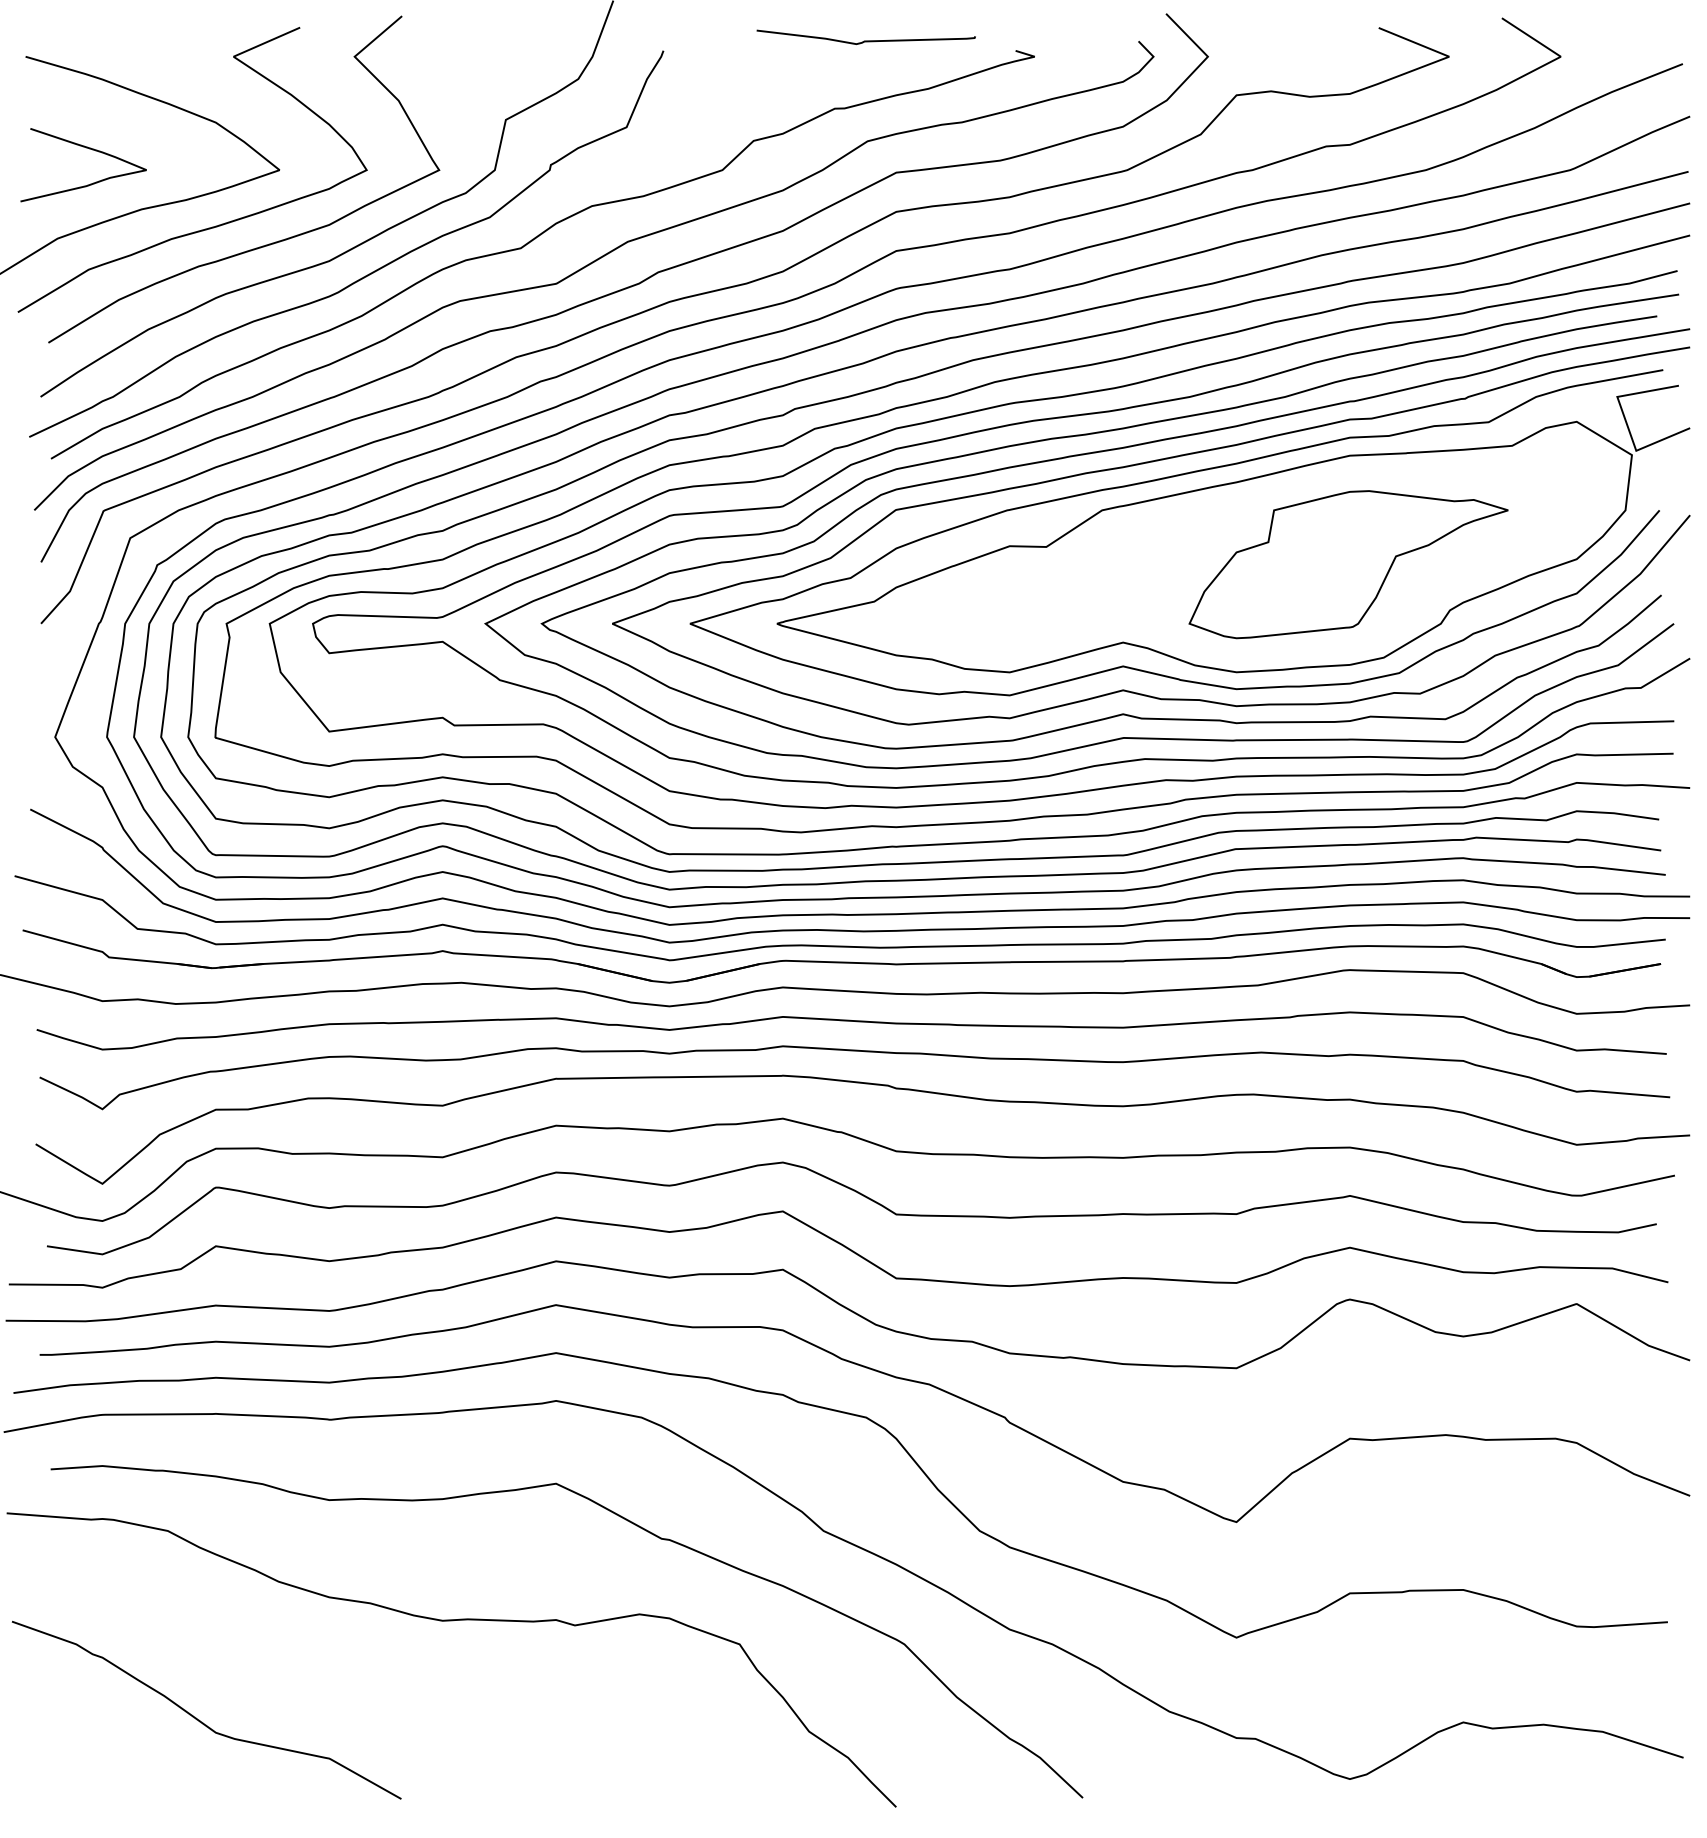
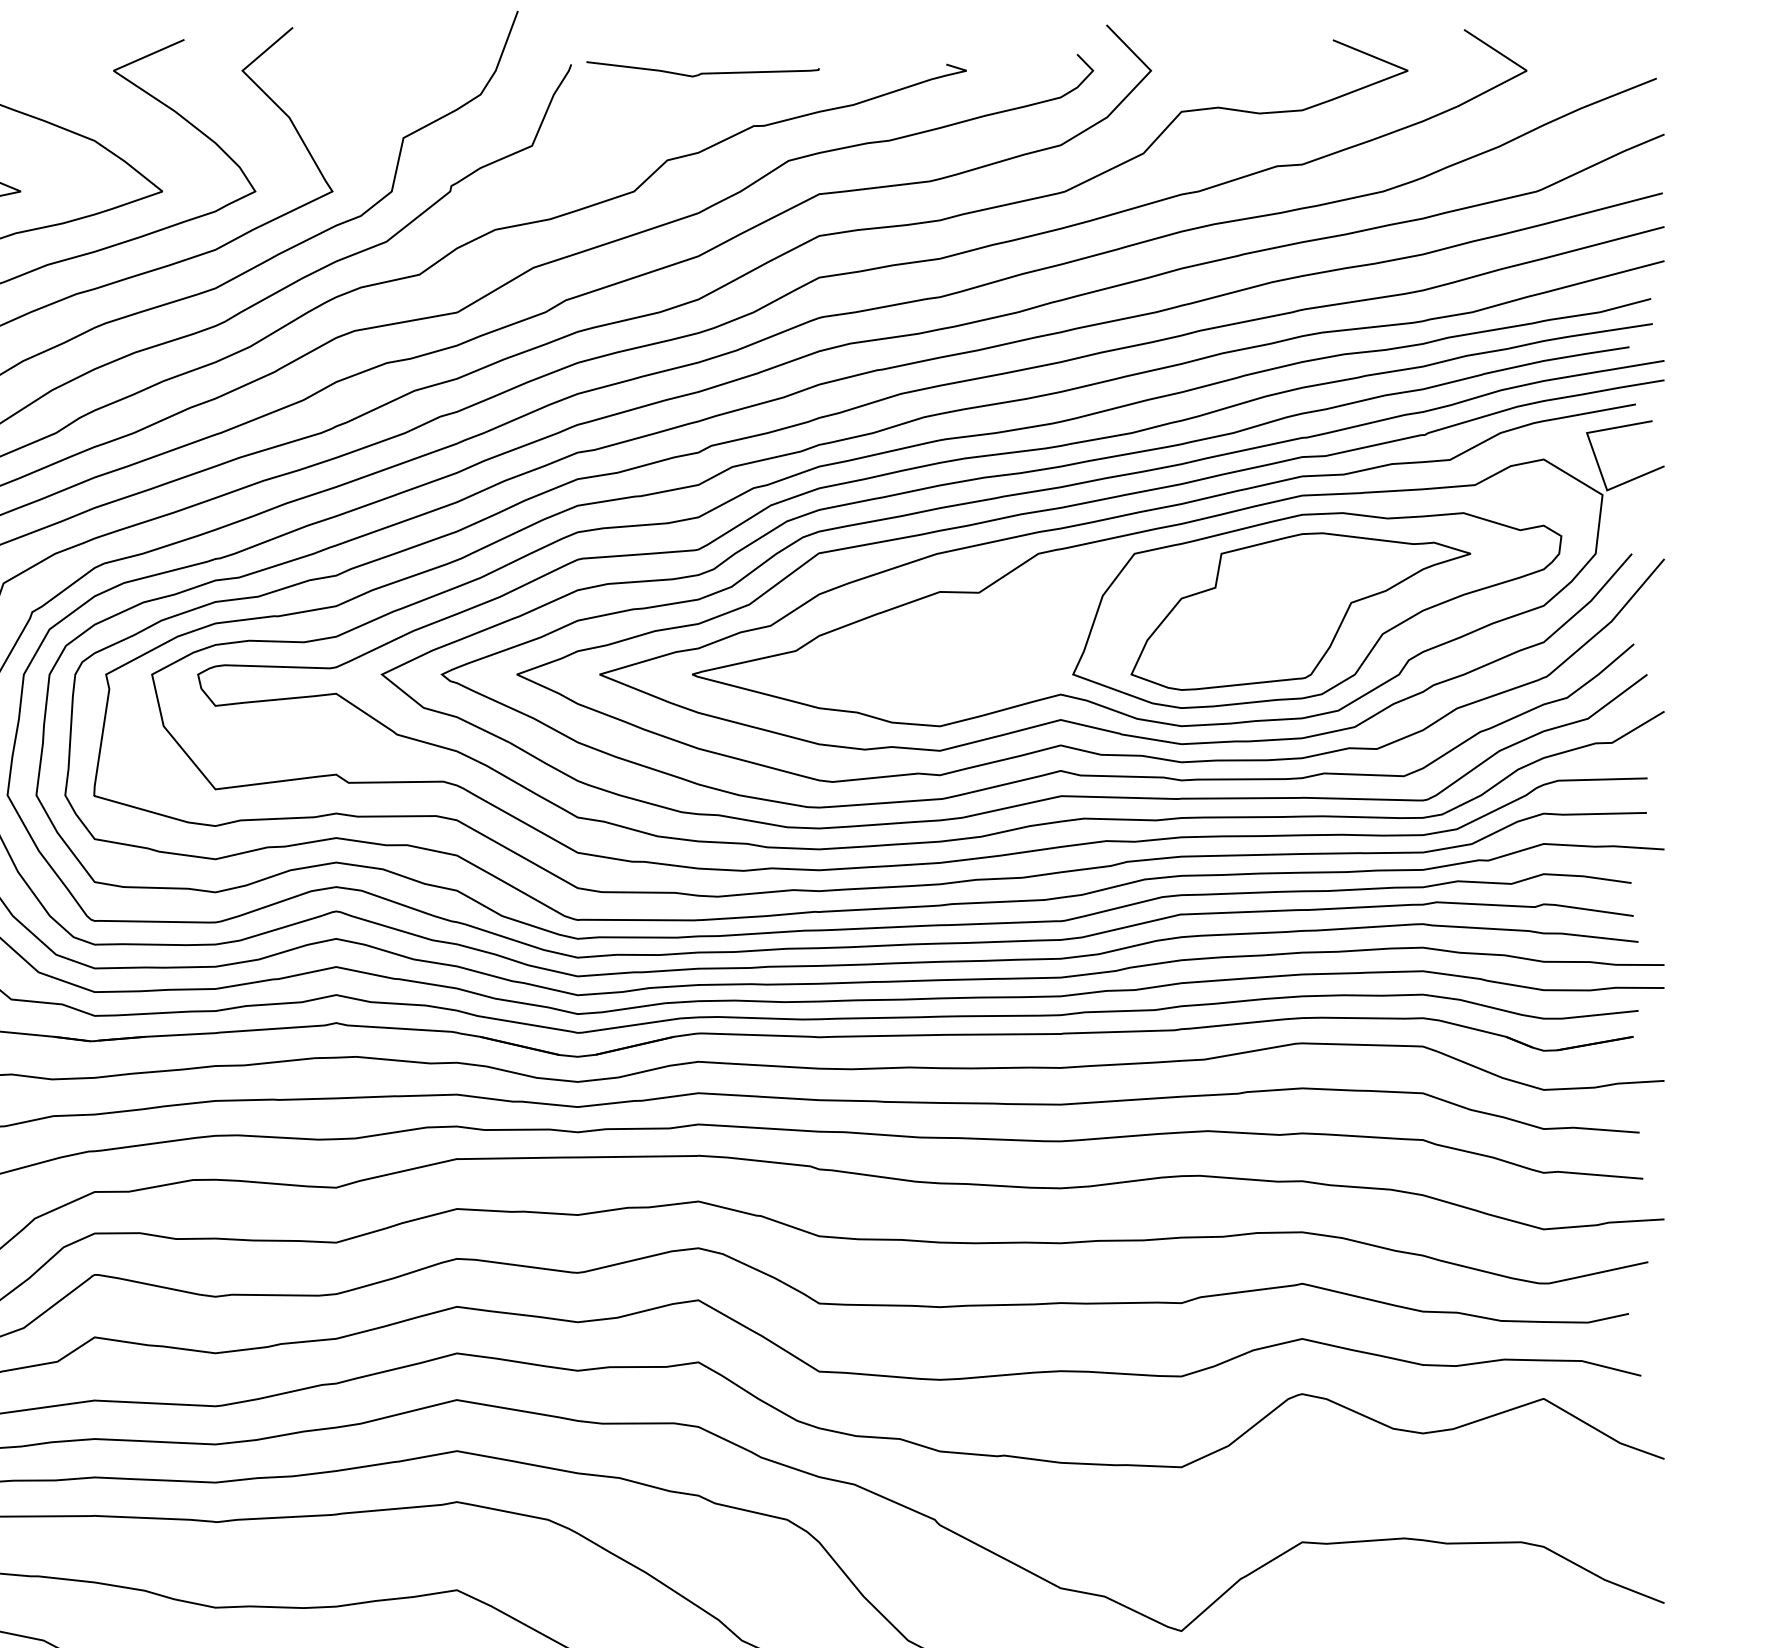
curve: (865, 40) -> (702, 72), moved
part: (1363, 563) -> (1316, 610), added

